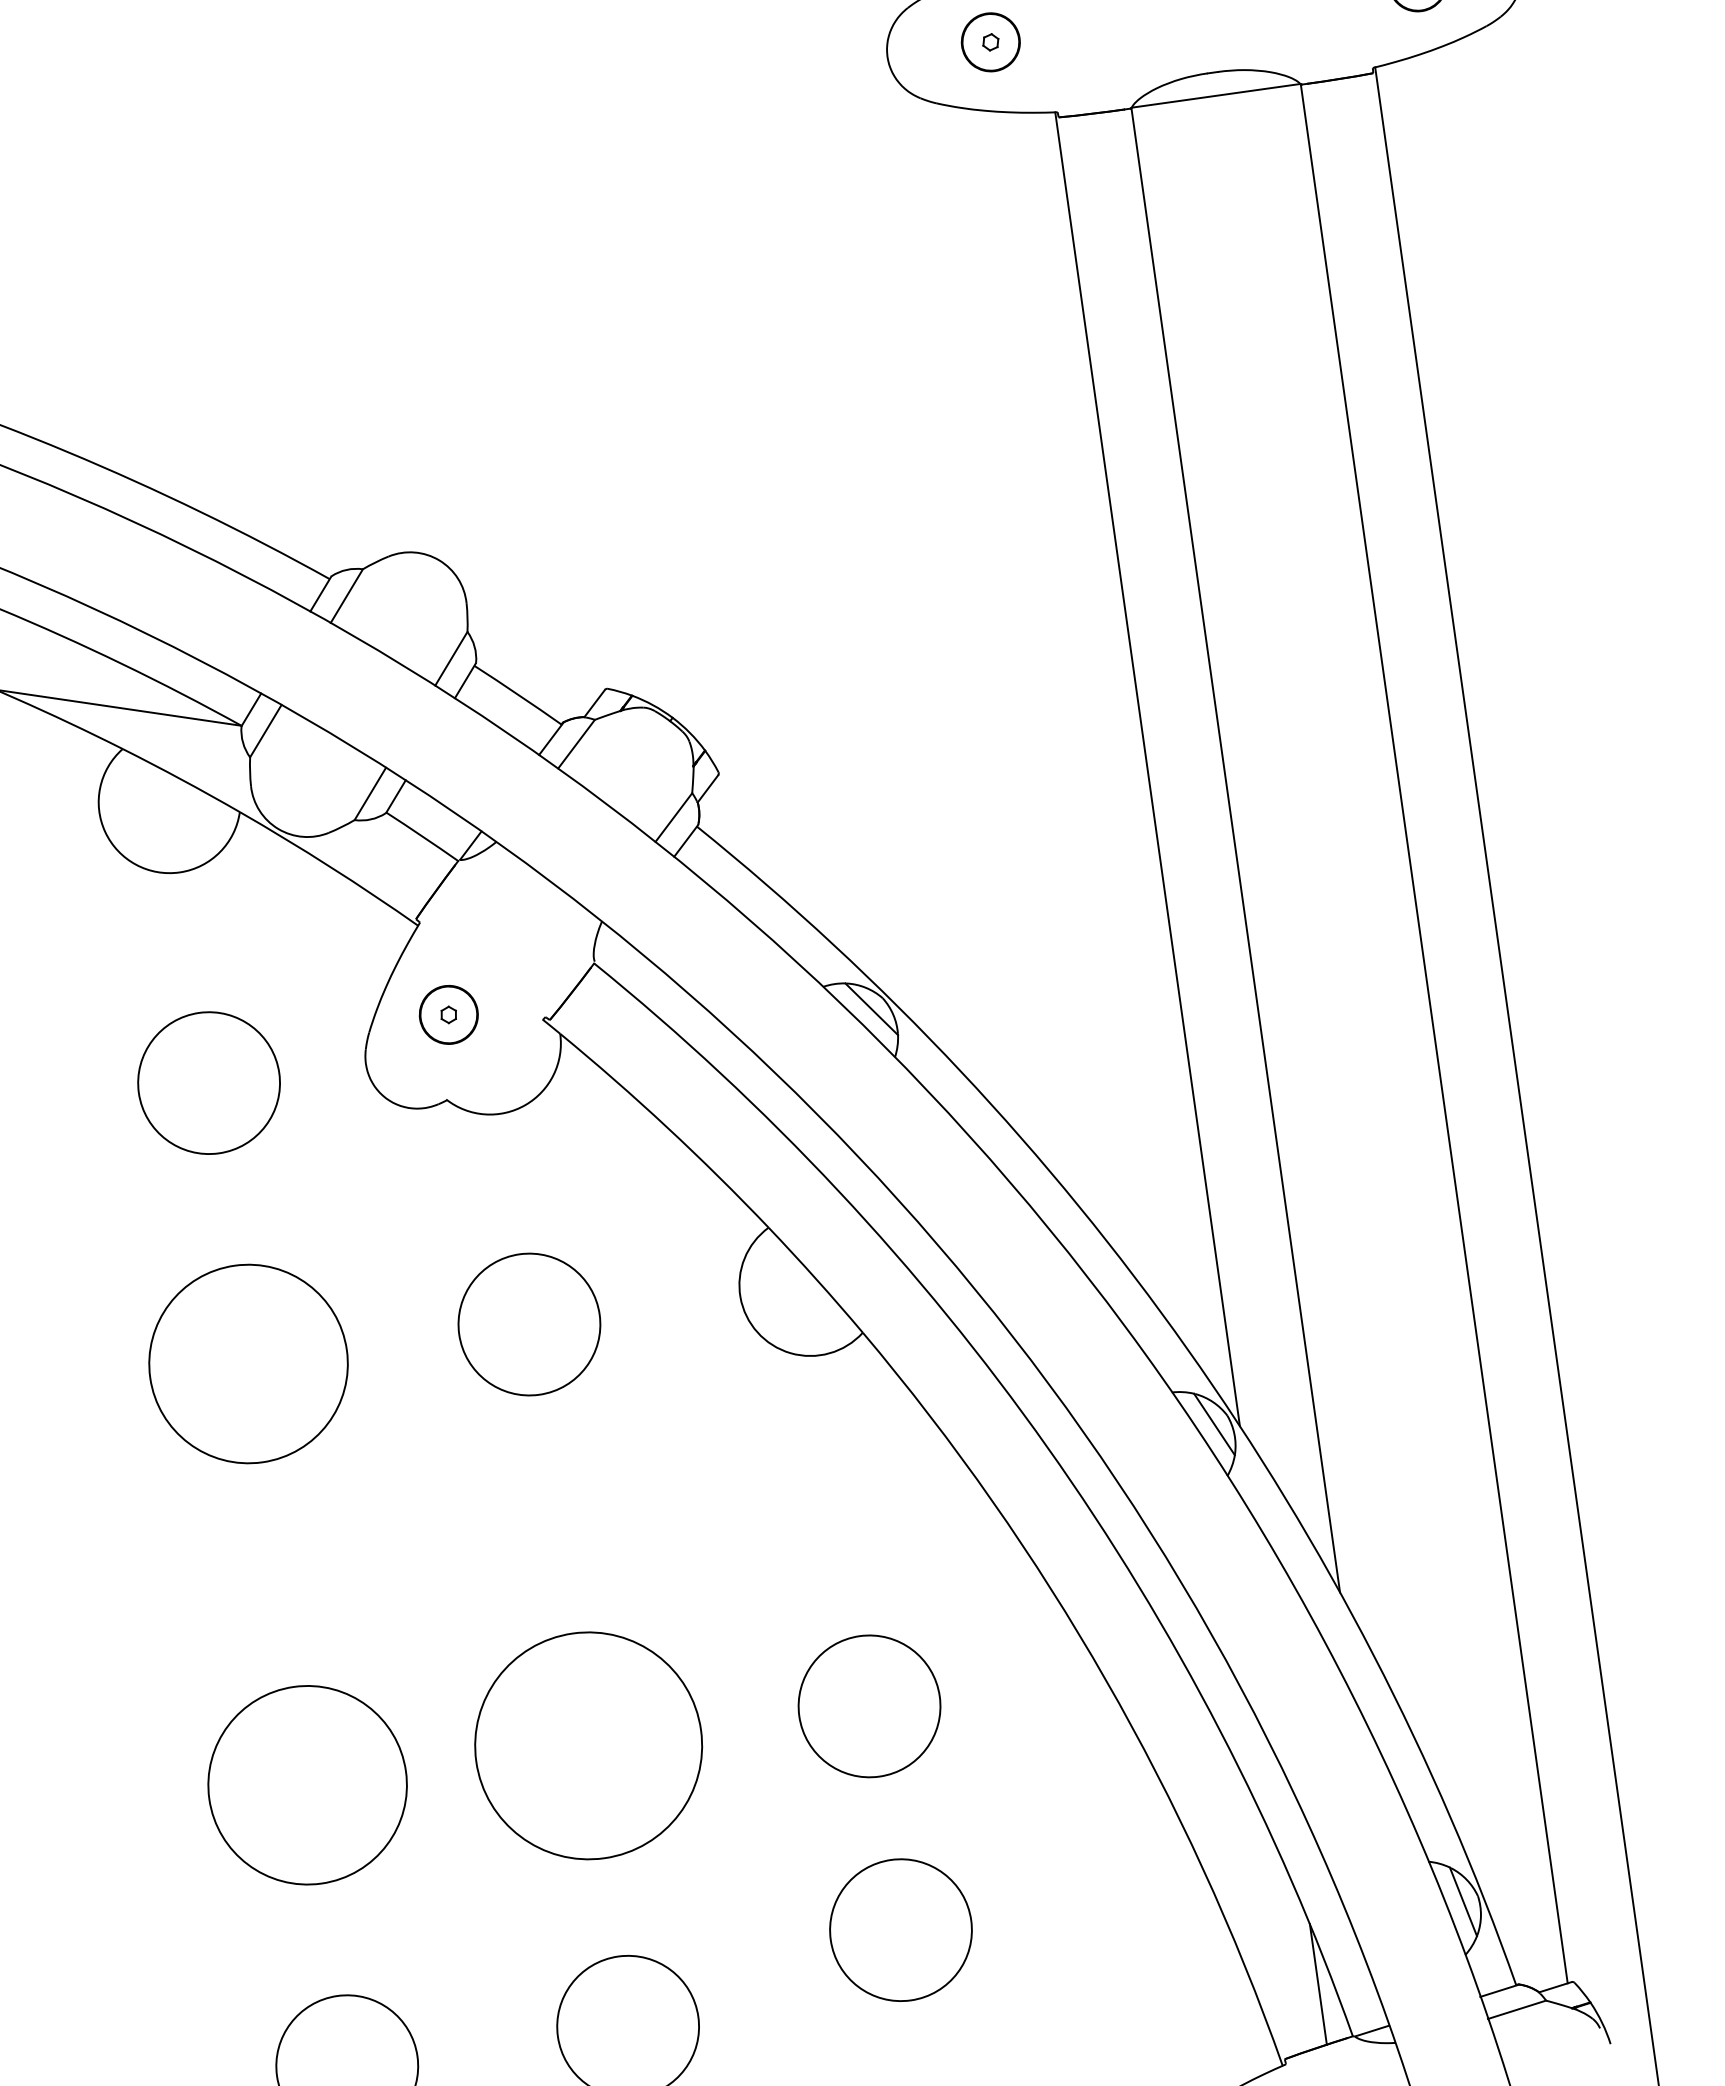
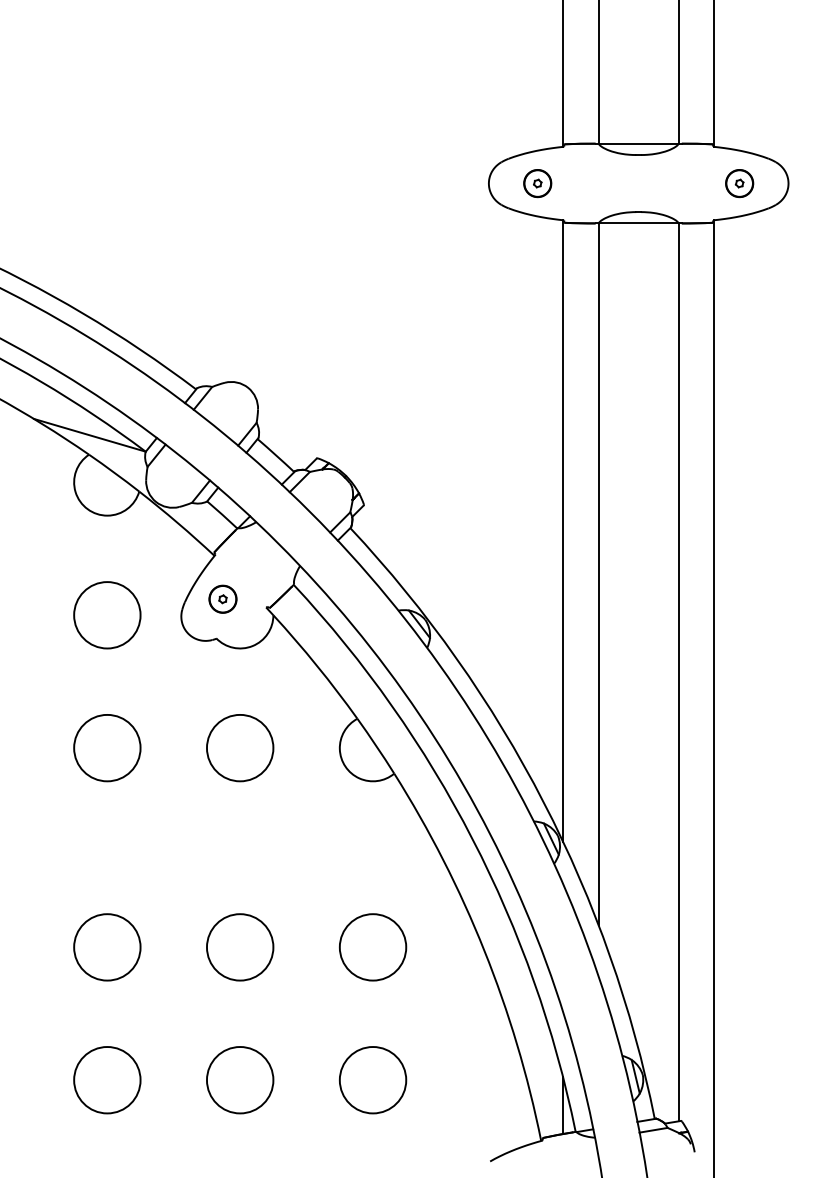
circle: (248, 1362) -> (107, 747), size x0.71
circle: (587, 1746) -> (239, 947), size x0.62
circle: (308, 1785) -> (107, 947), size x0.71
circle: (899, 1930) -> (372, 1080), moved

